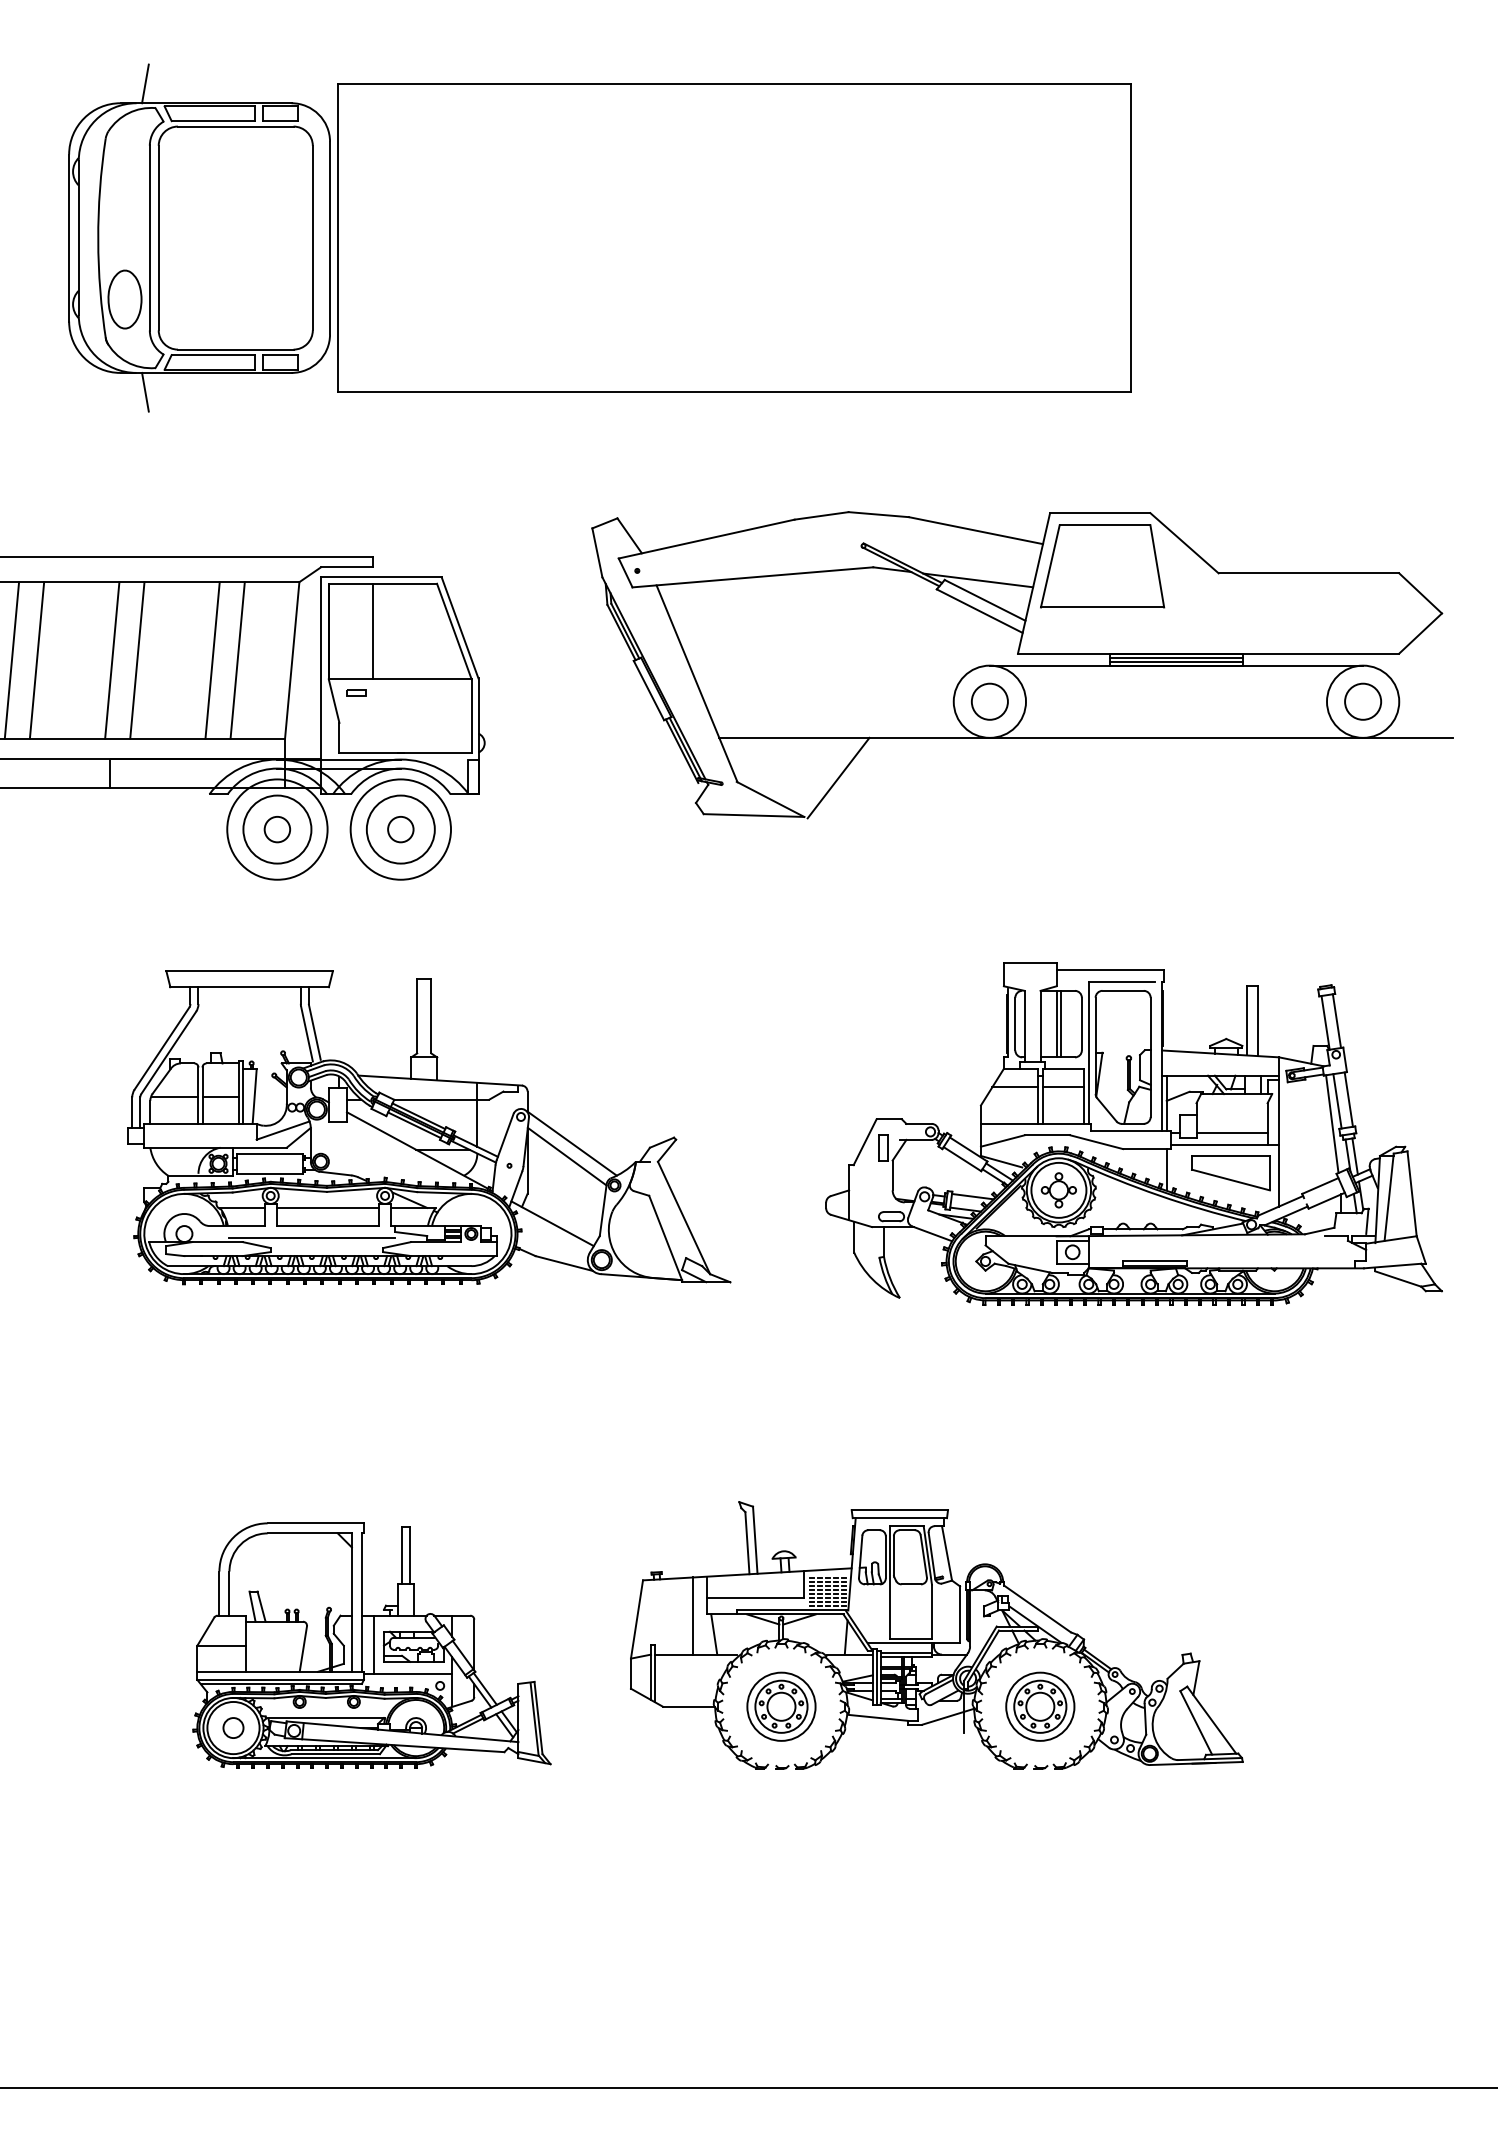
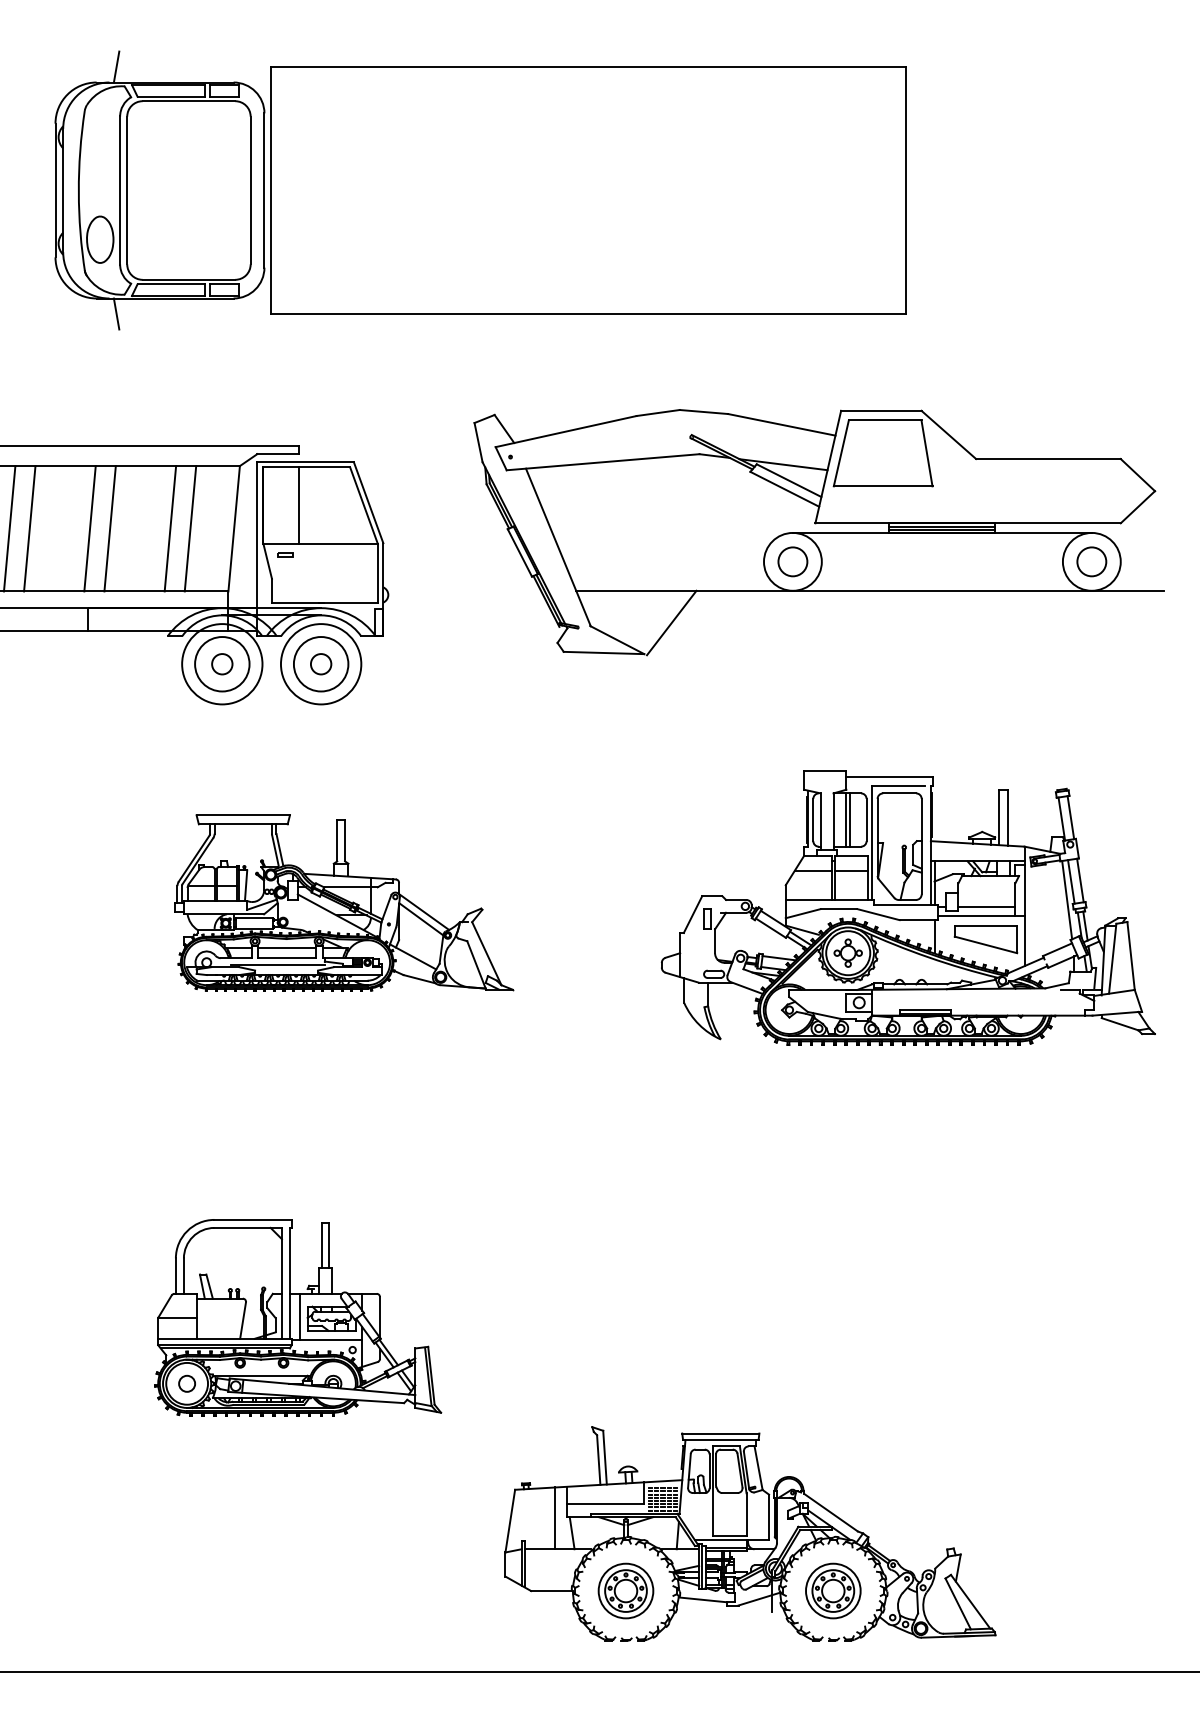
part: (429, 1127) -> (344, 902), size x0.7
part: (936, 1635) -> (750, 1533), moved

